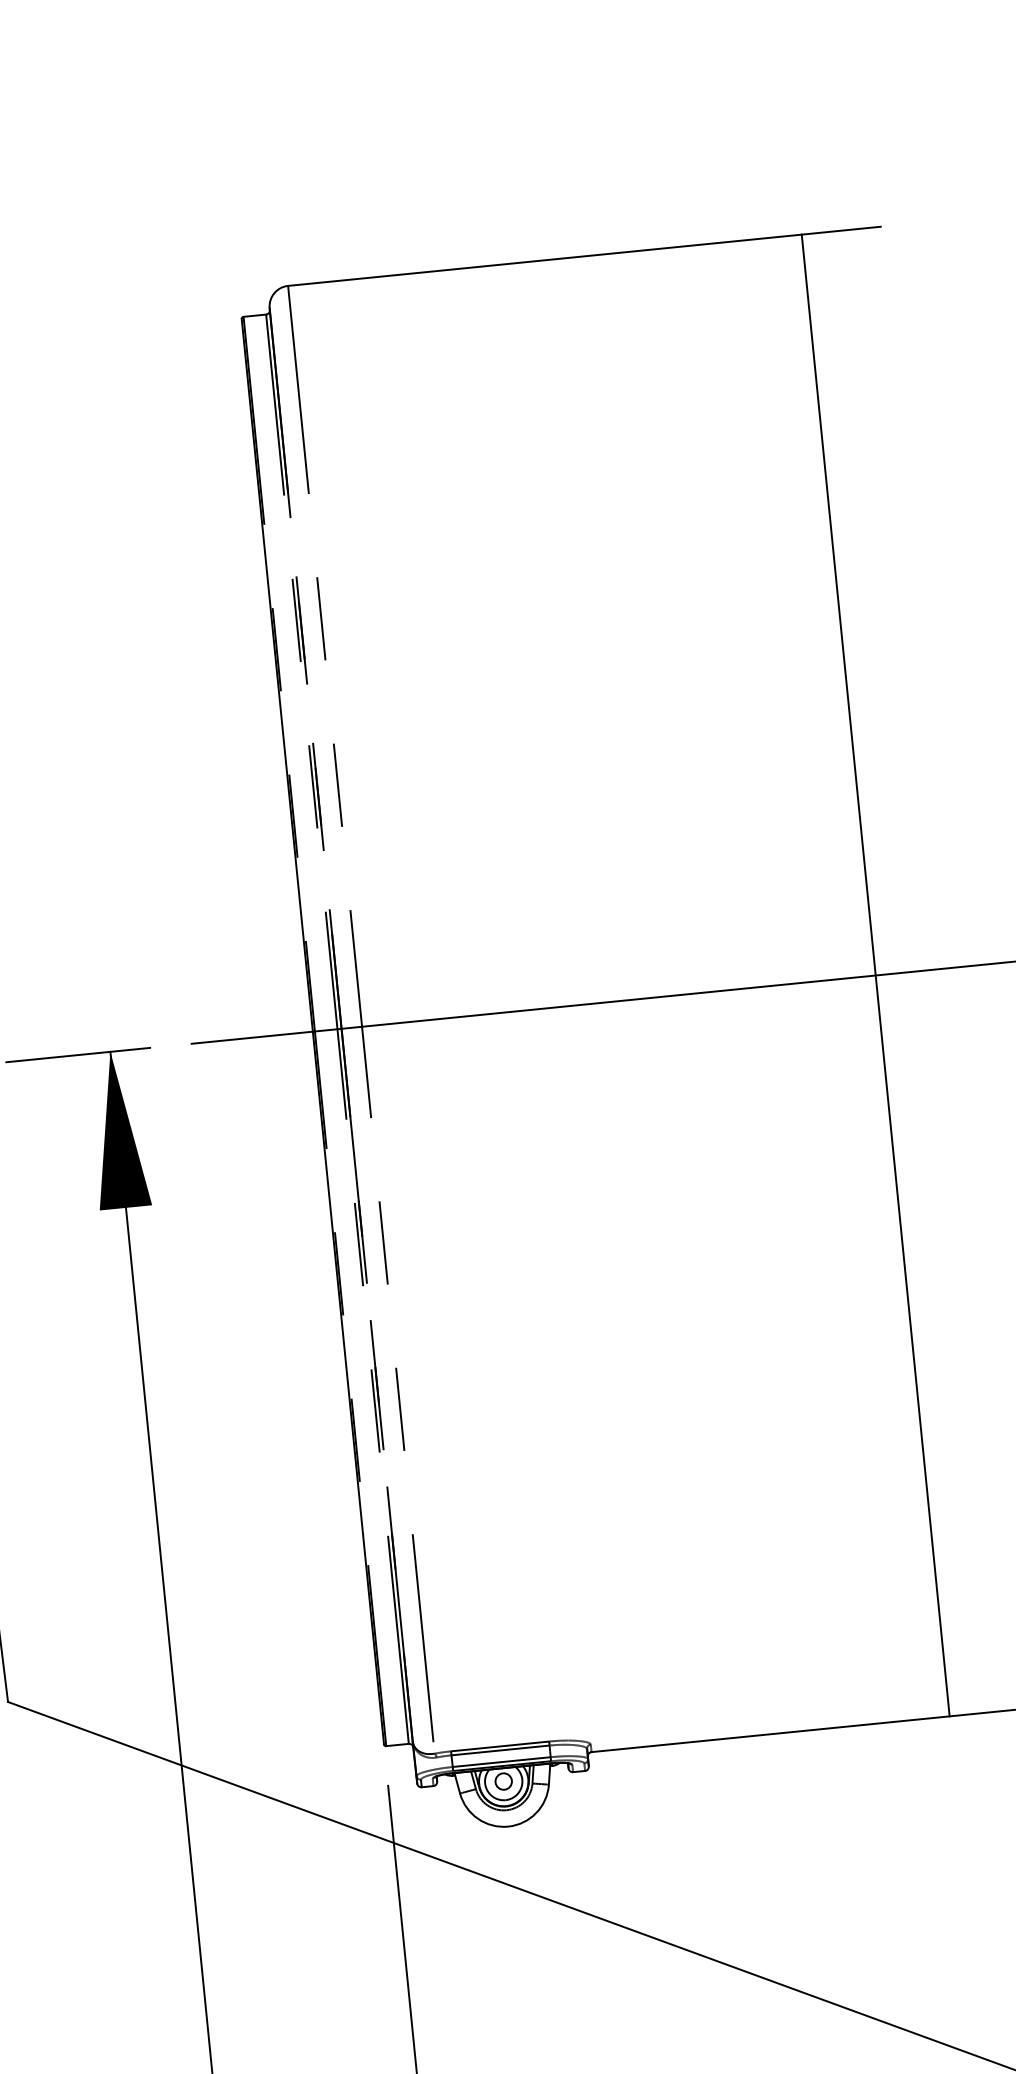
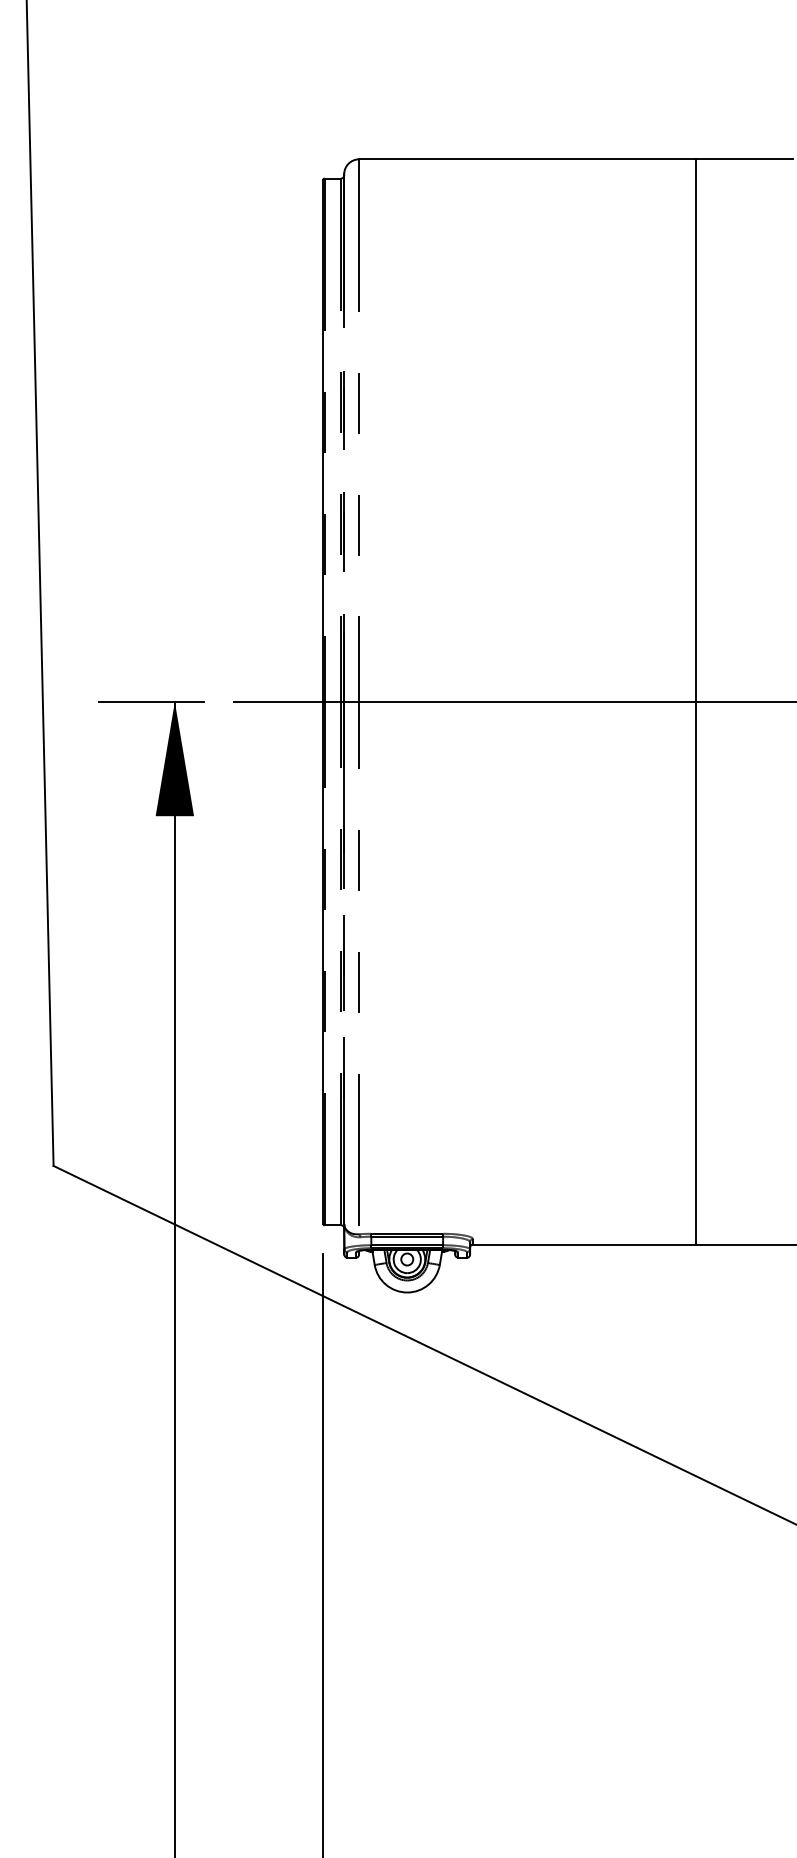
line: (875, 974) -> (696, 701), moved

